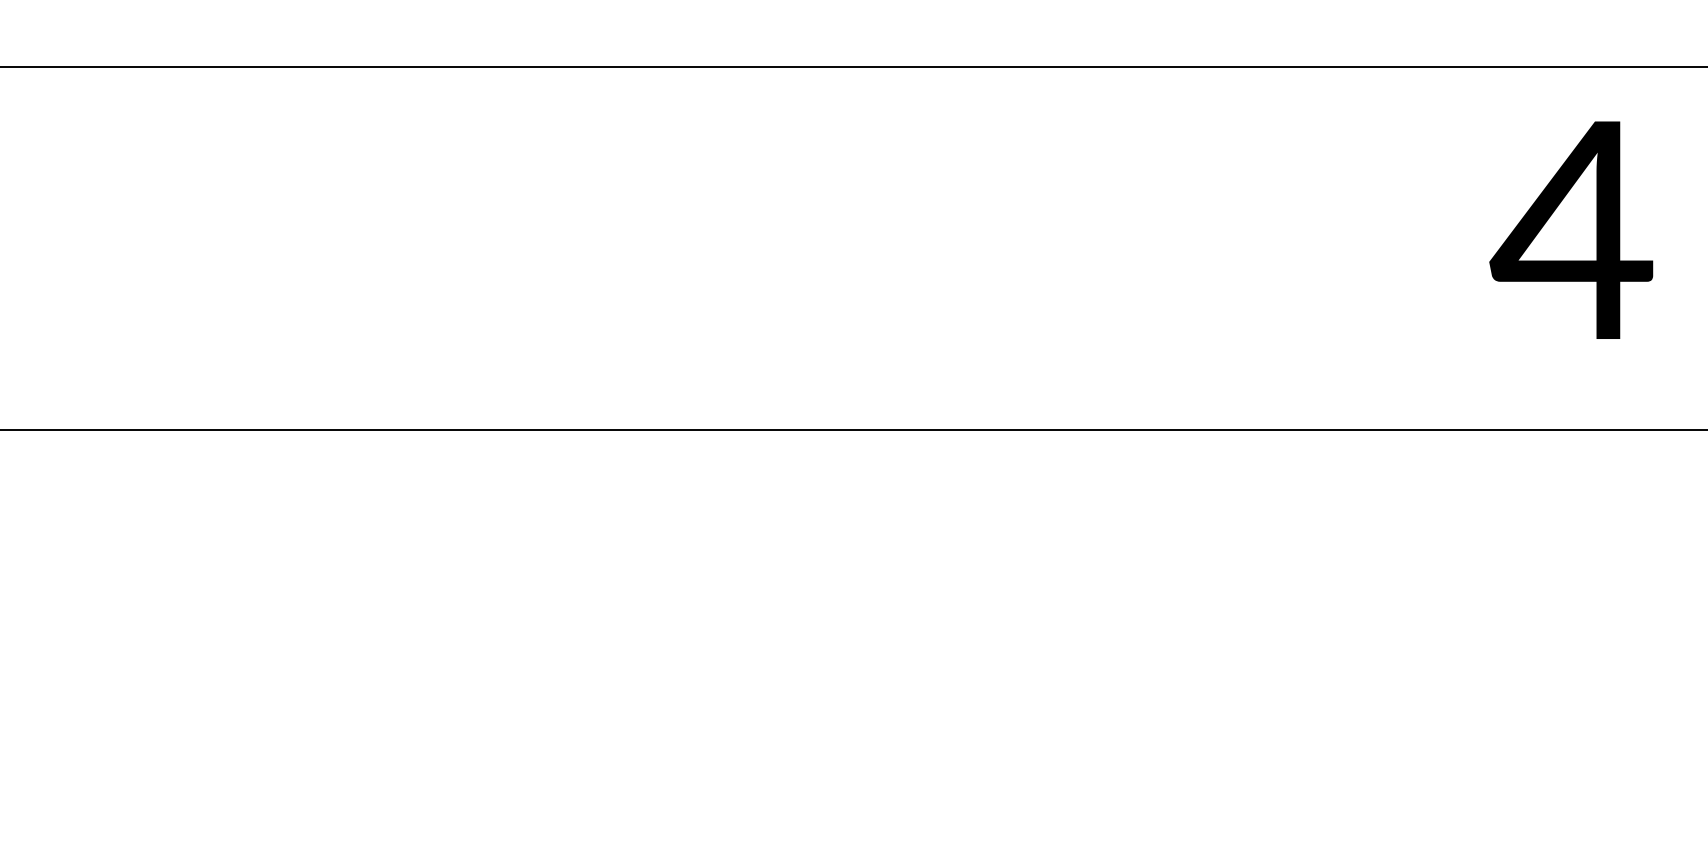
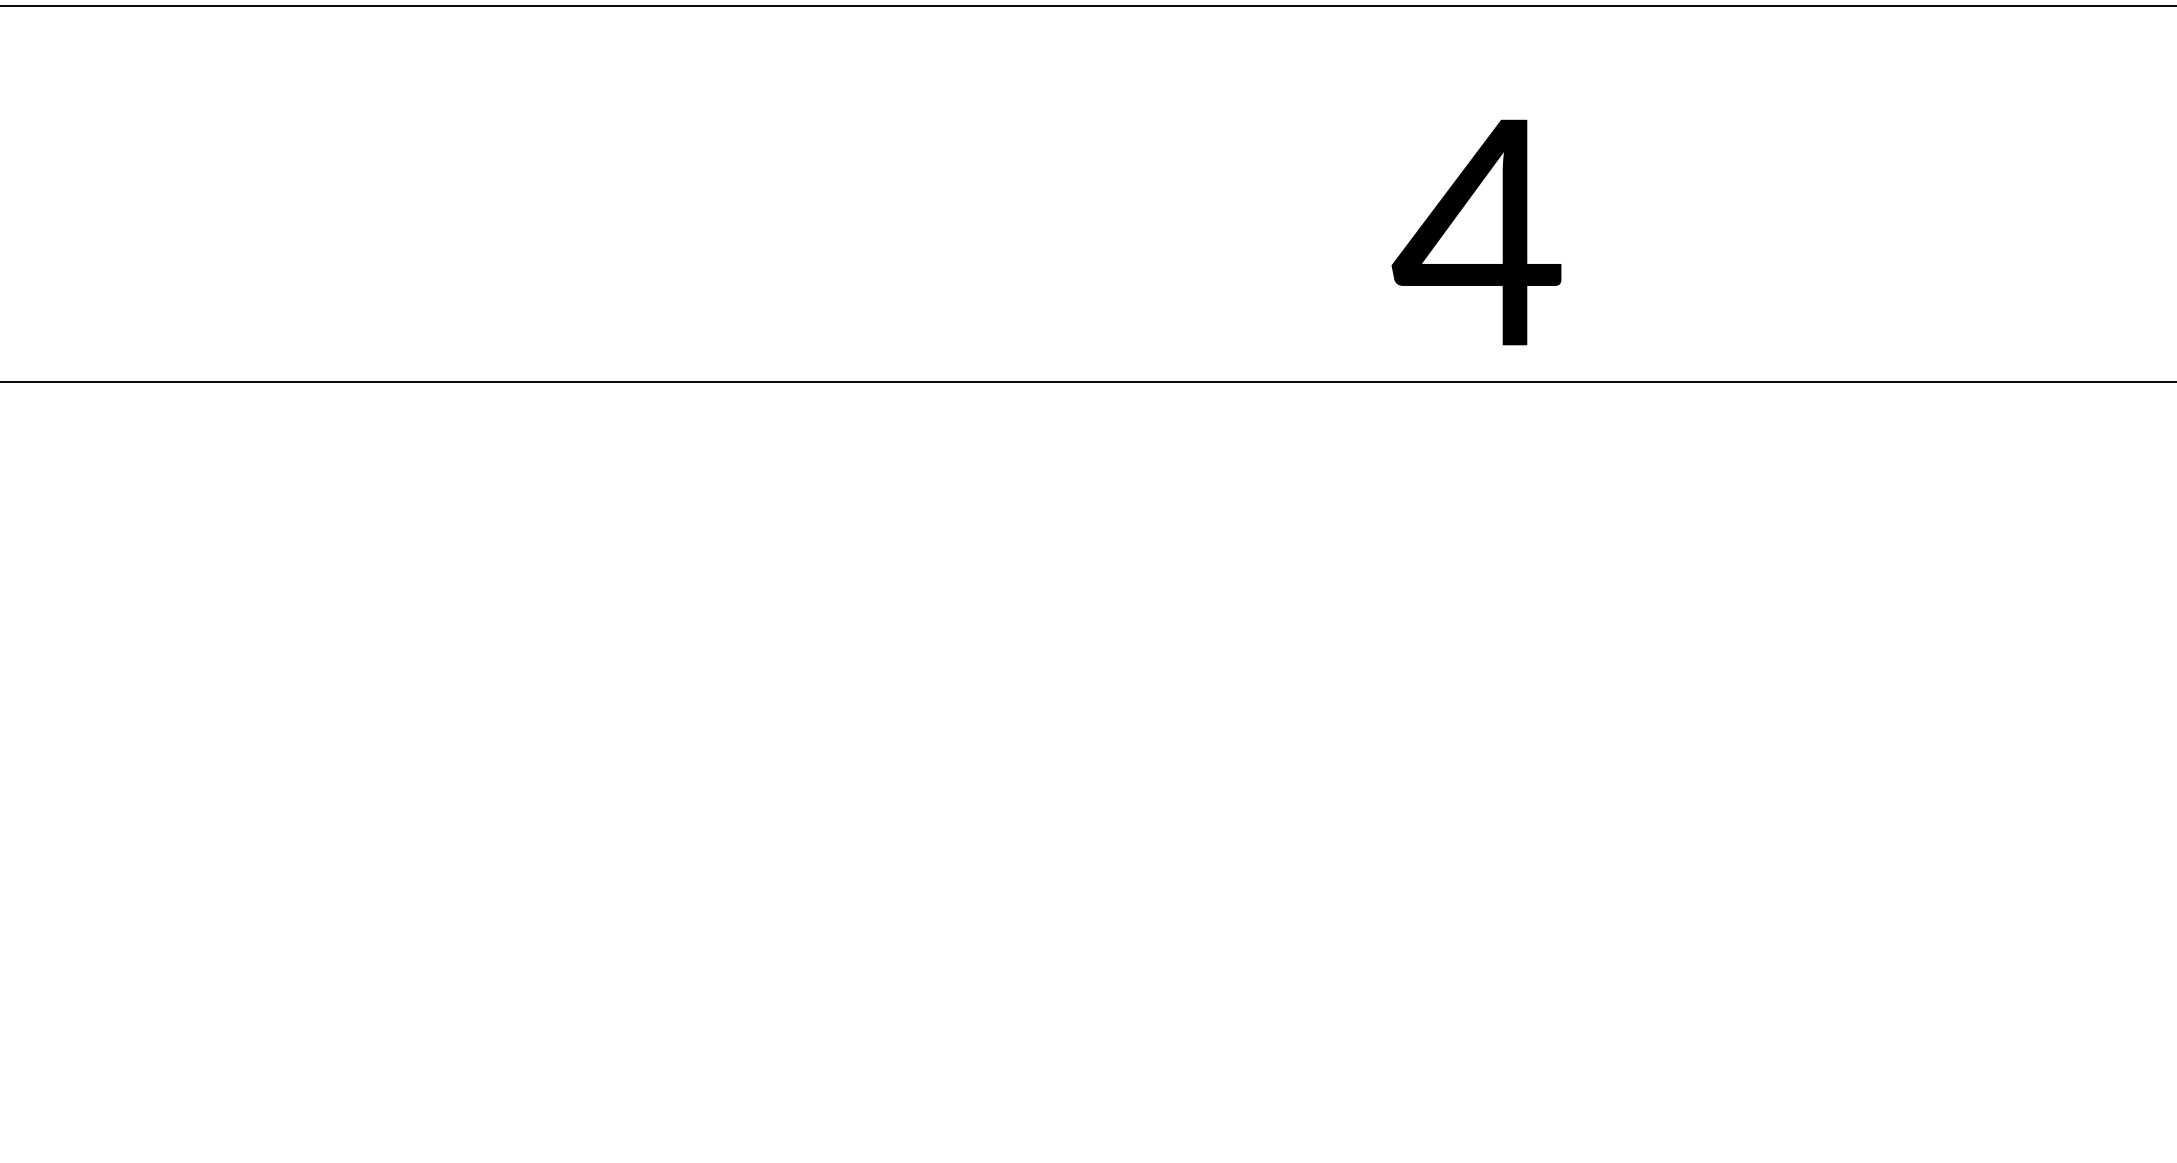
text: (1571, 230) -> (1476, 232), moved

